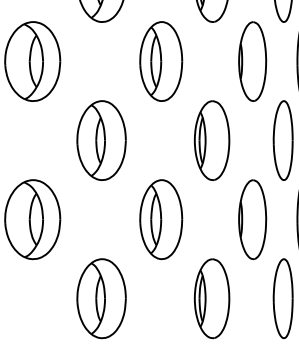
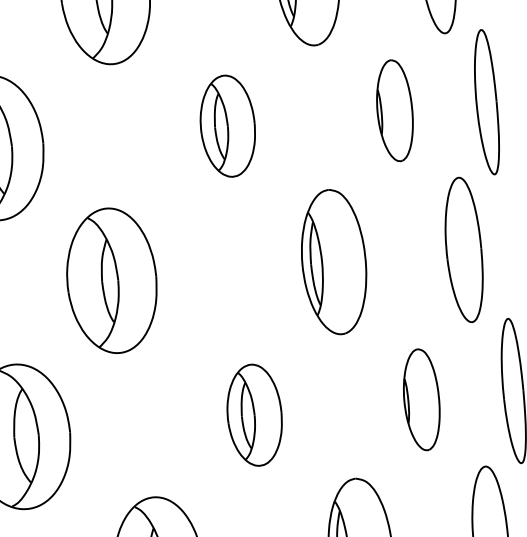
part: (161, 61) -> (228, 126), size x0.7
part: (252, 61) -> (394, 110), size x0.7
part: (101, 140) -> (111, 280), moved
part: (161, 219) -> (254, 414), size x0.7
part: (252, 219) -> (421, 399), size x0.7

